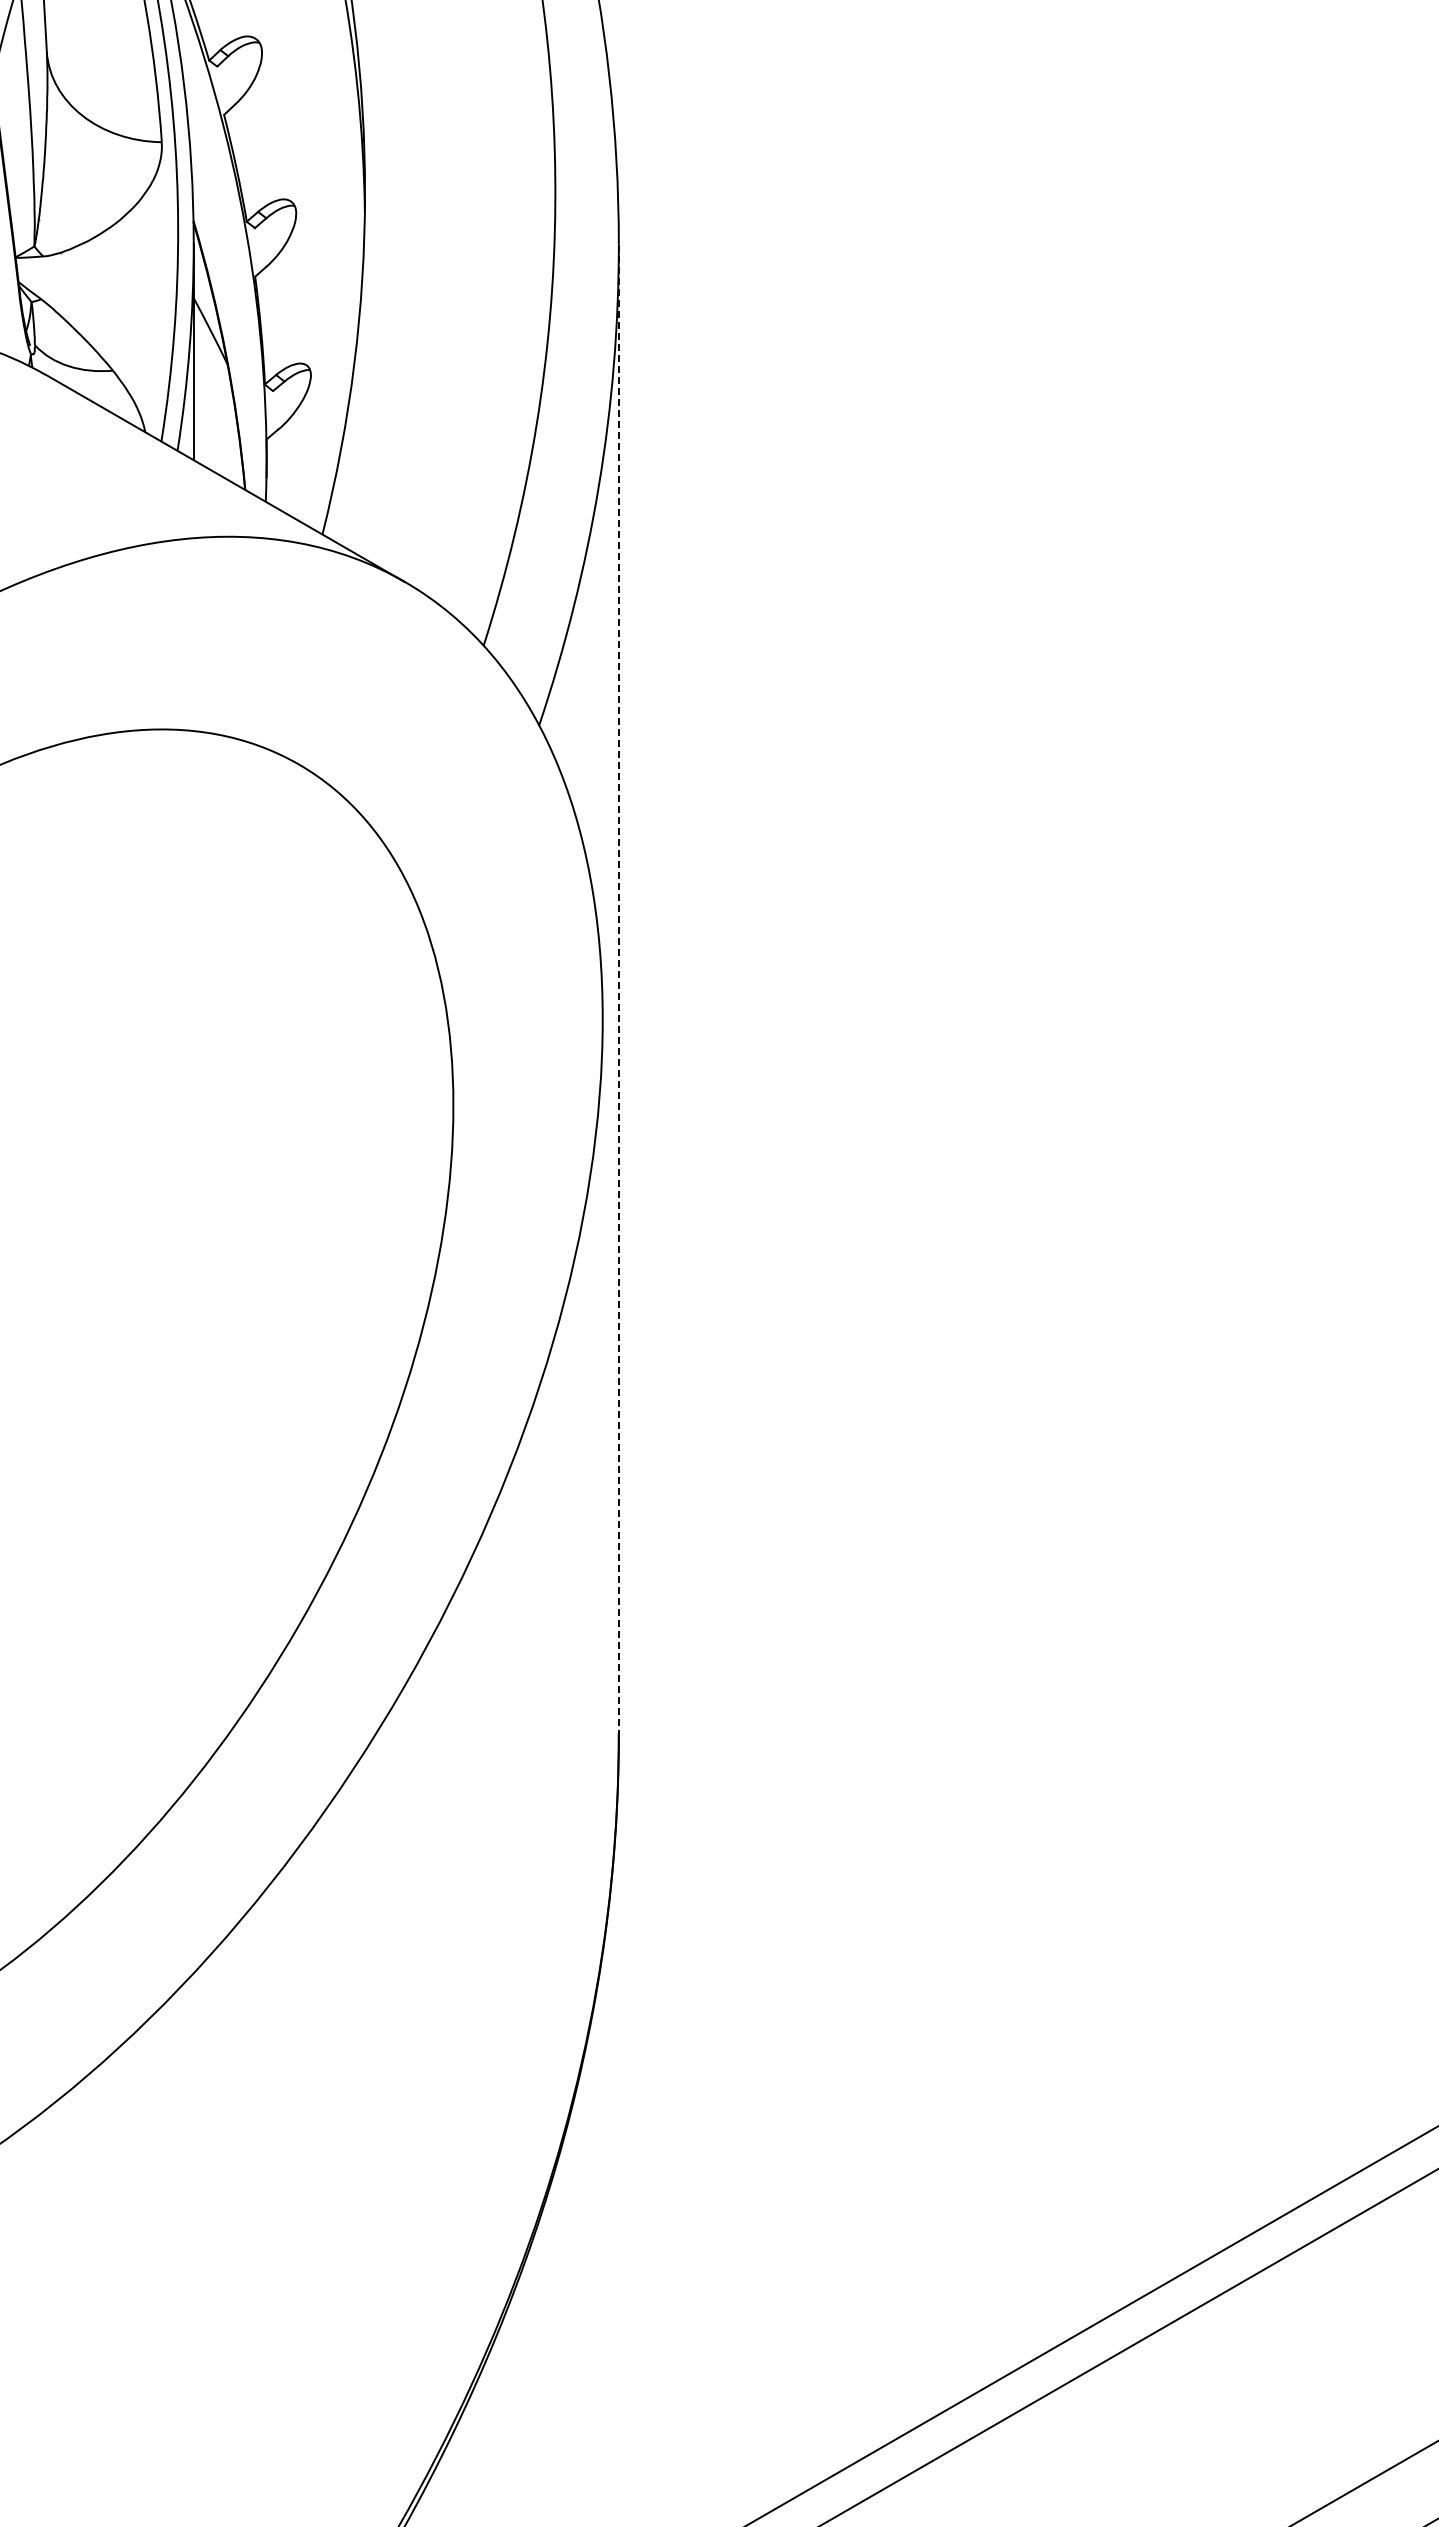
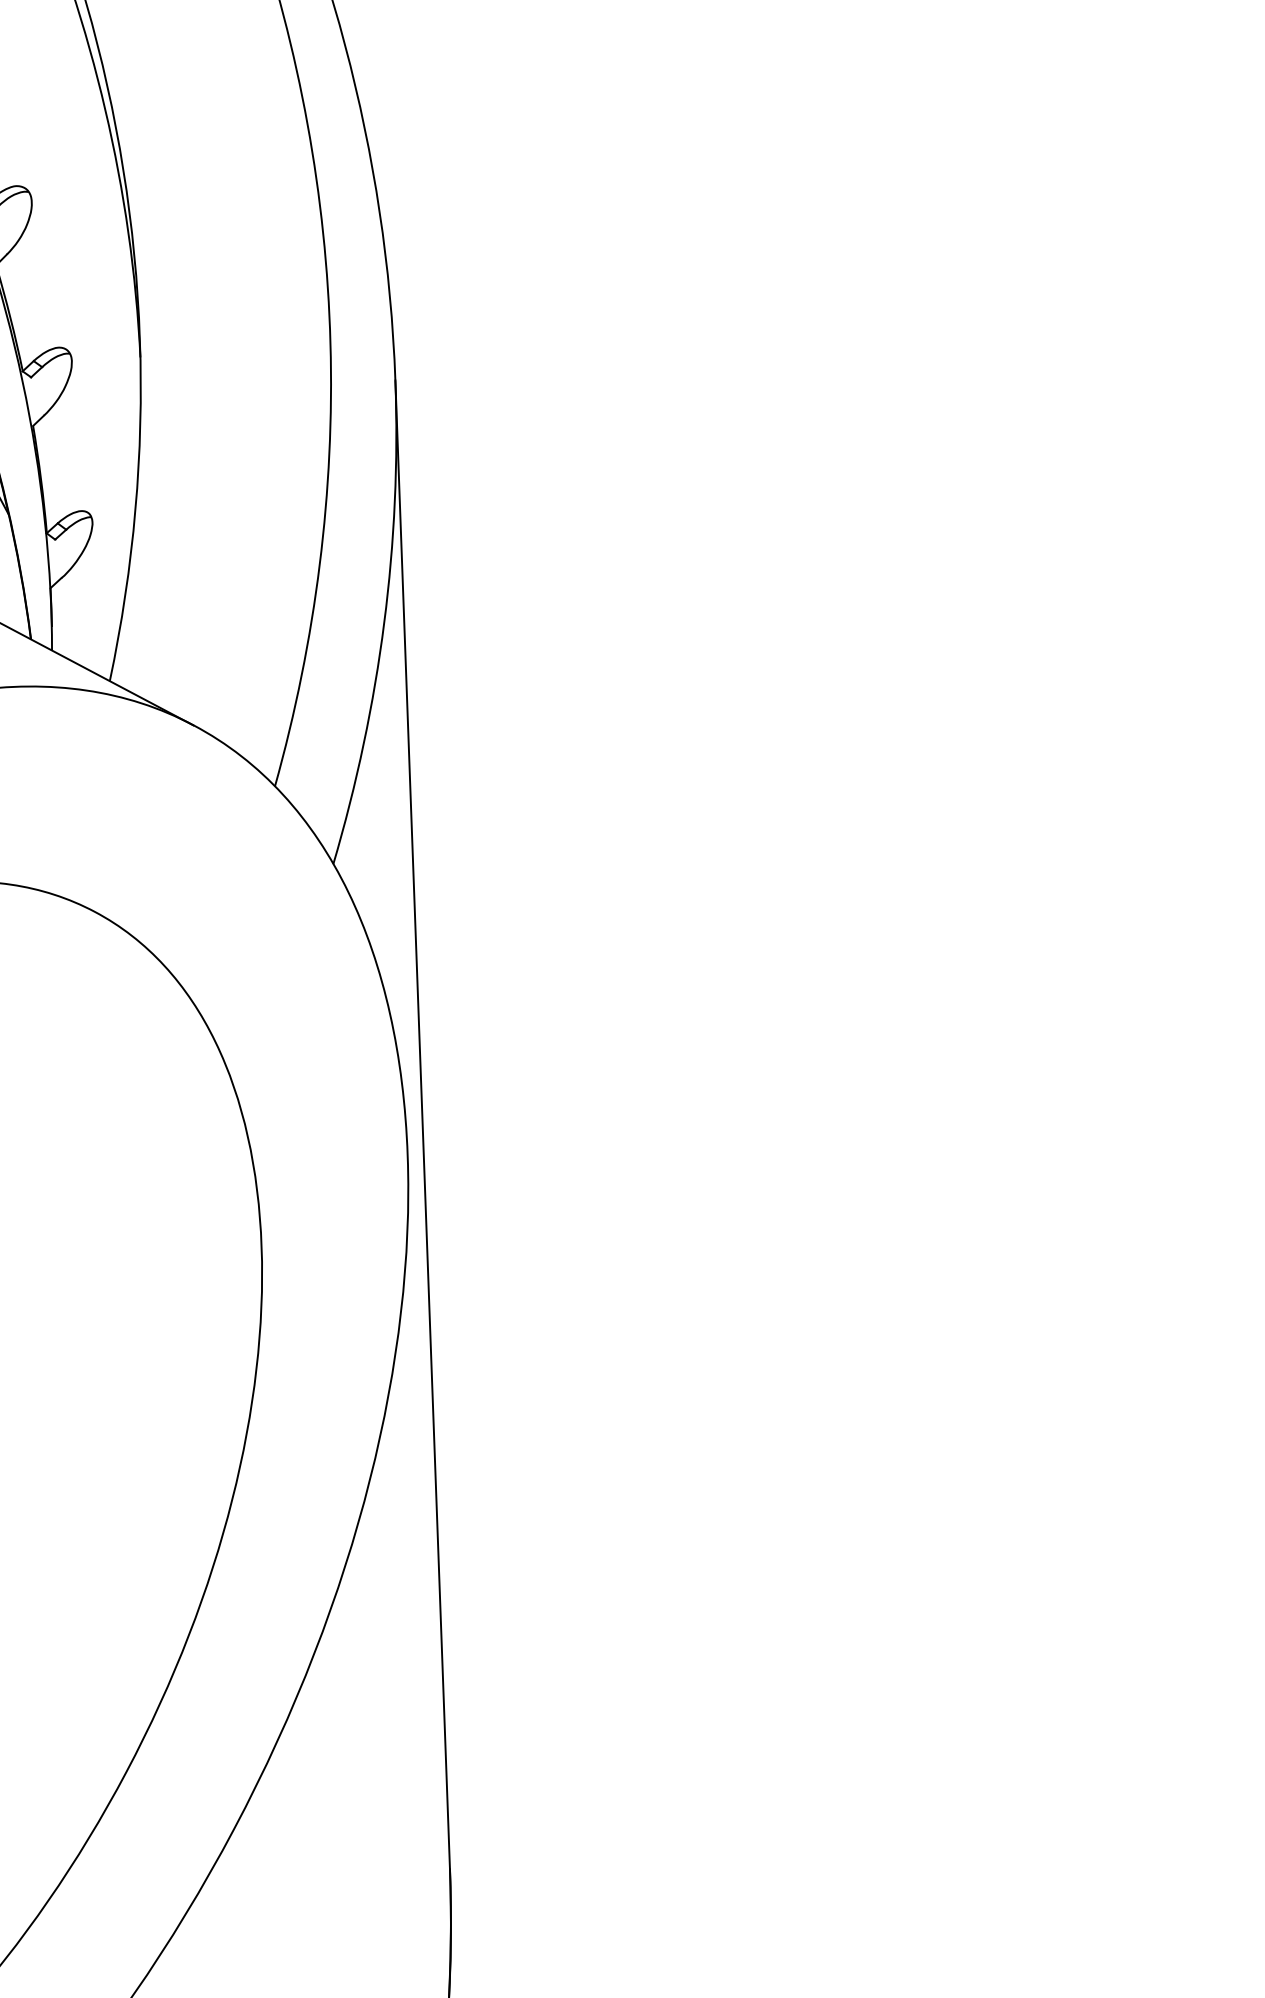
line: (618, 989) -> (422, 1124), dashed -> solid

